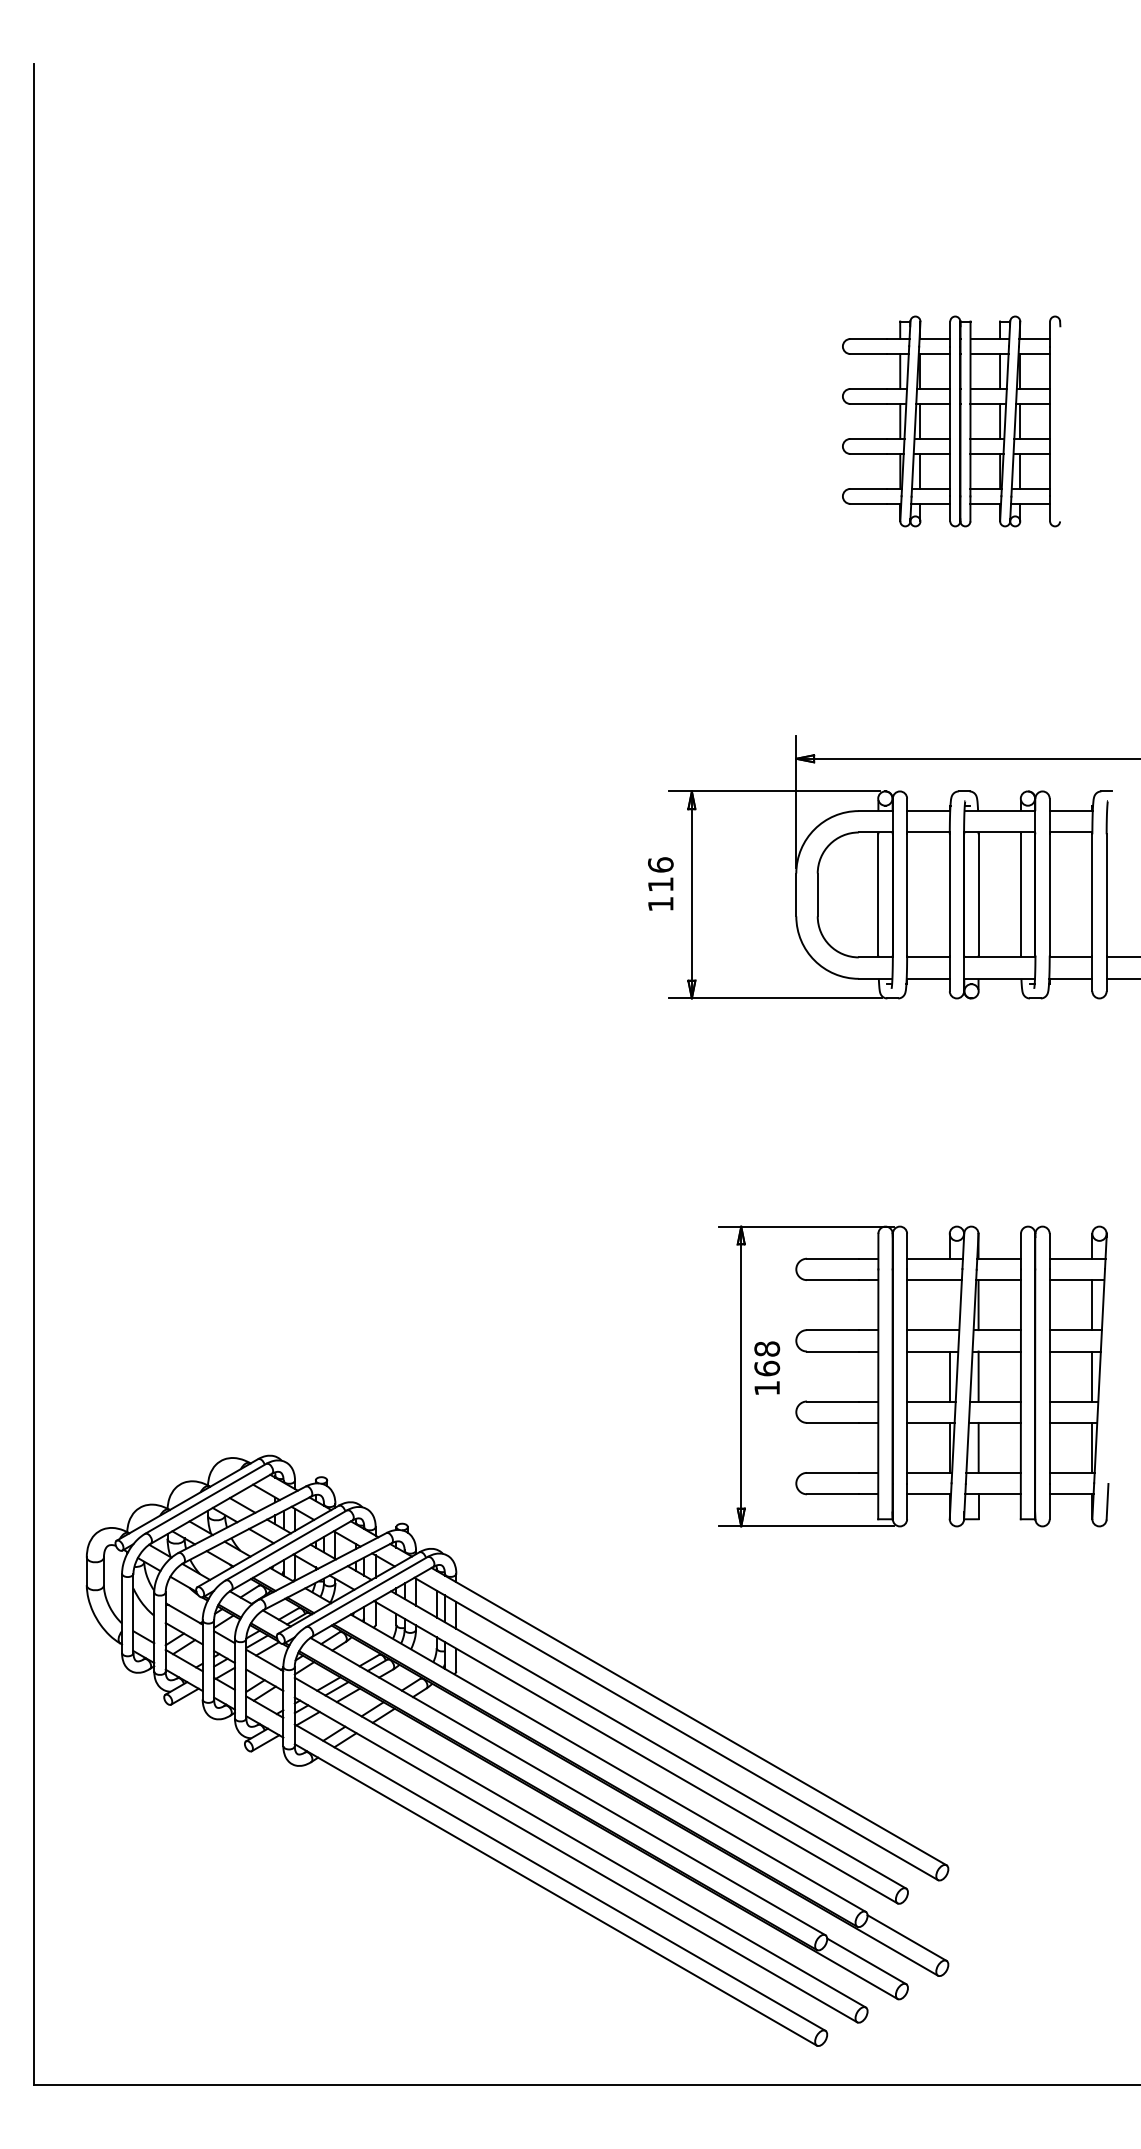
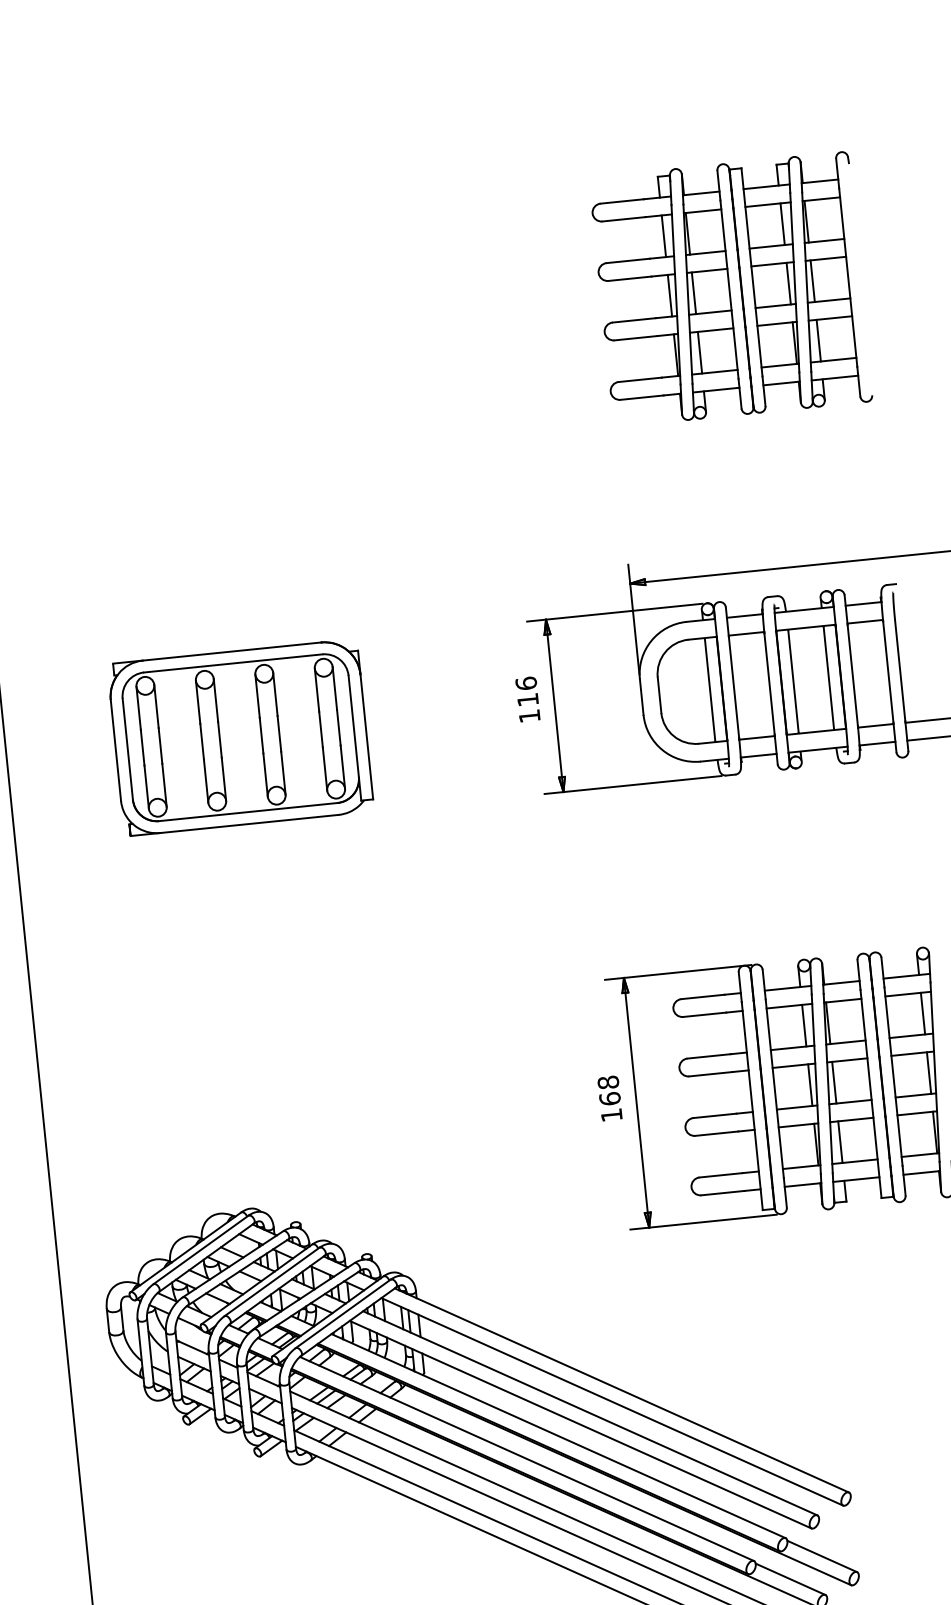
part: (951, 421) -> (730, 289), size x1.43
part: (314, 894) -> (240, 737), added
line: (949, 1305) -> (804, 1026), added
text: (767, 1367) -> (610, 1097), moved

